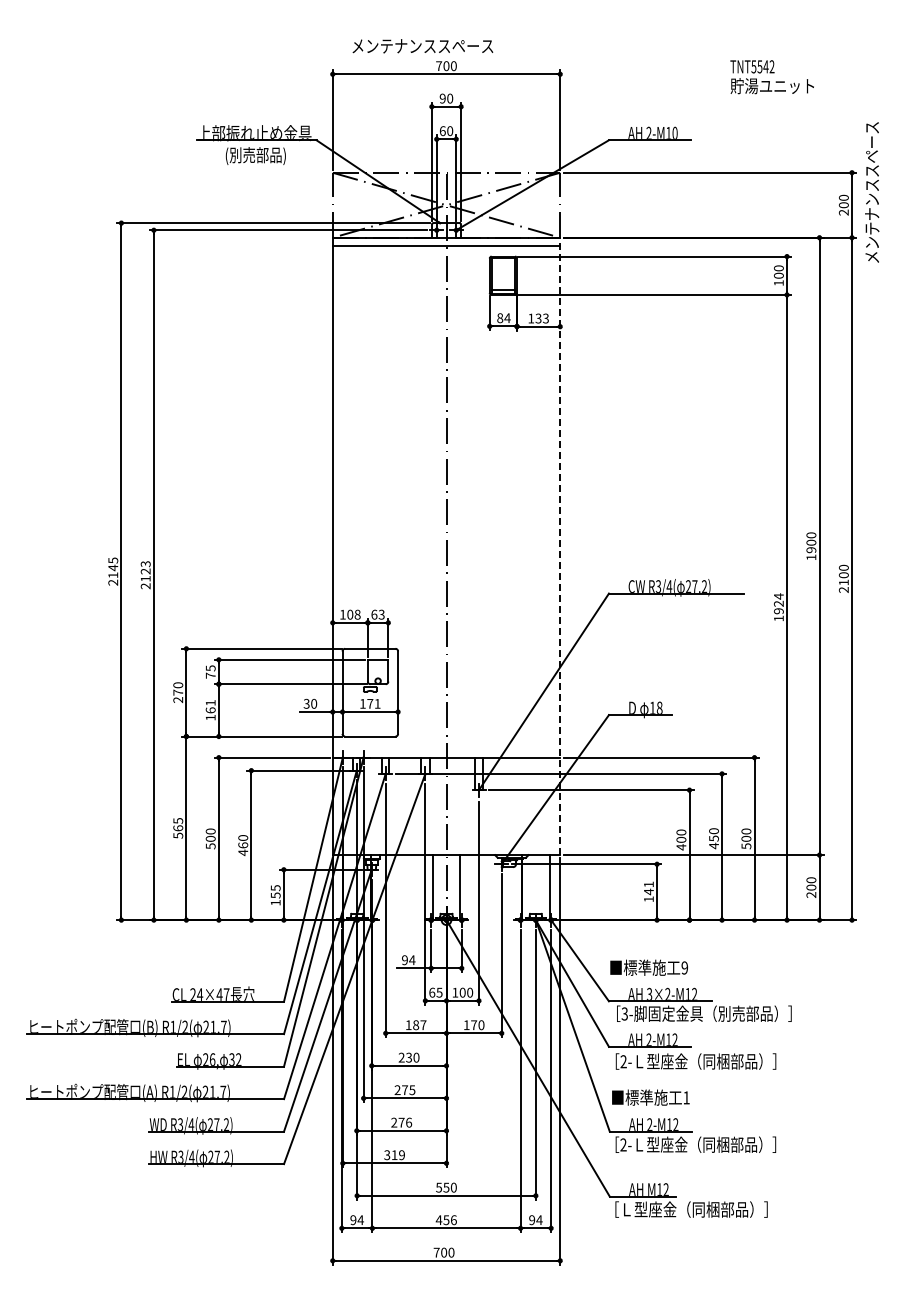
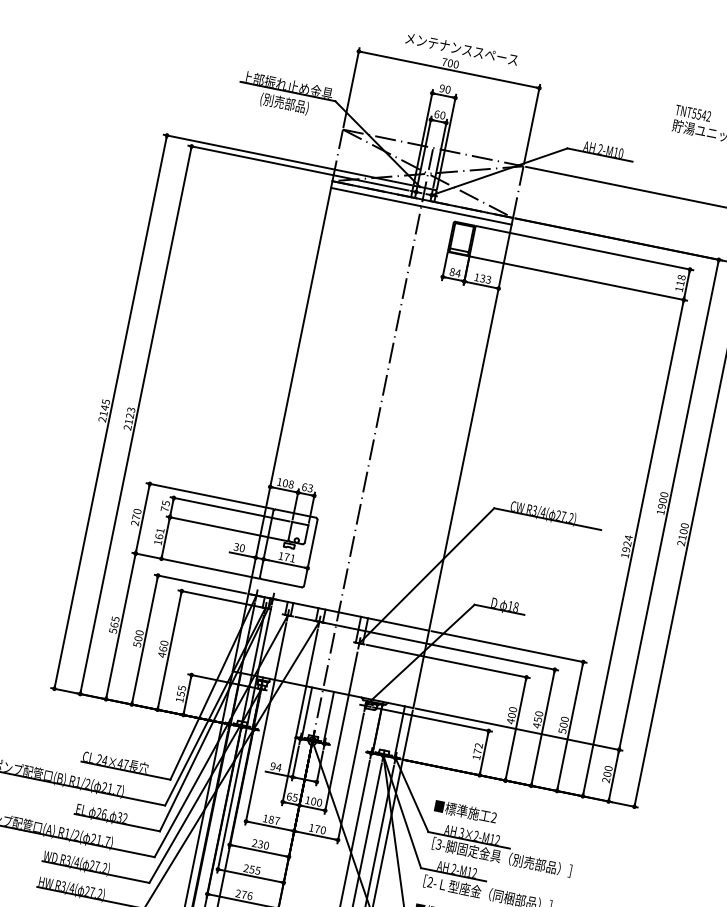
text: (422, 46) -> (461, 49), moved
text: (778, 271) -> (680, 280), 100 -> 118
line: (560, 546) -> (463, 463), dashed -> solid
text: (648, 888) -> (477, 748), 141 -> 172
text: (684, 968) -> (493, 818), 9 -> 2
text: (405, 1090) -> (252, 869), 275 -> 255

